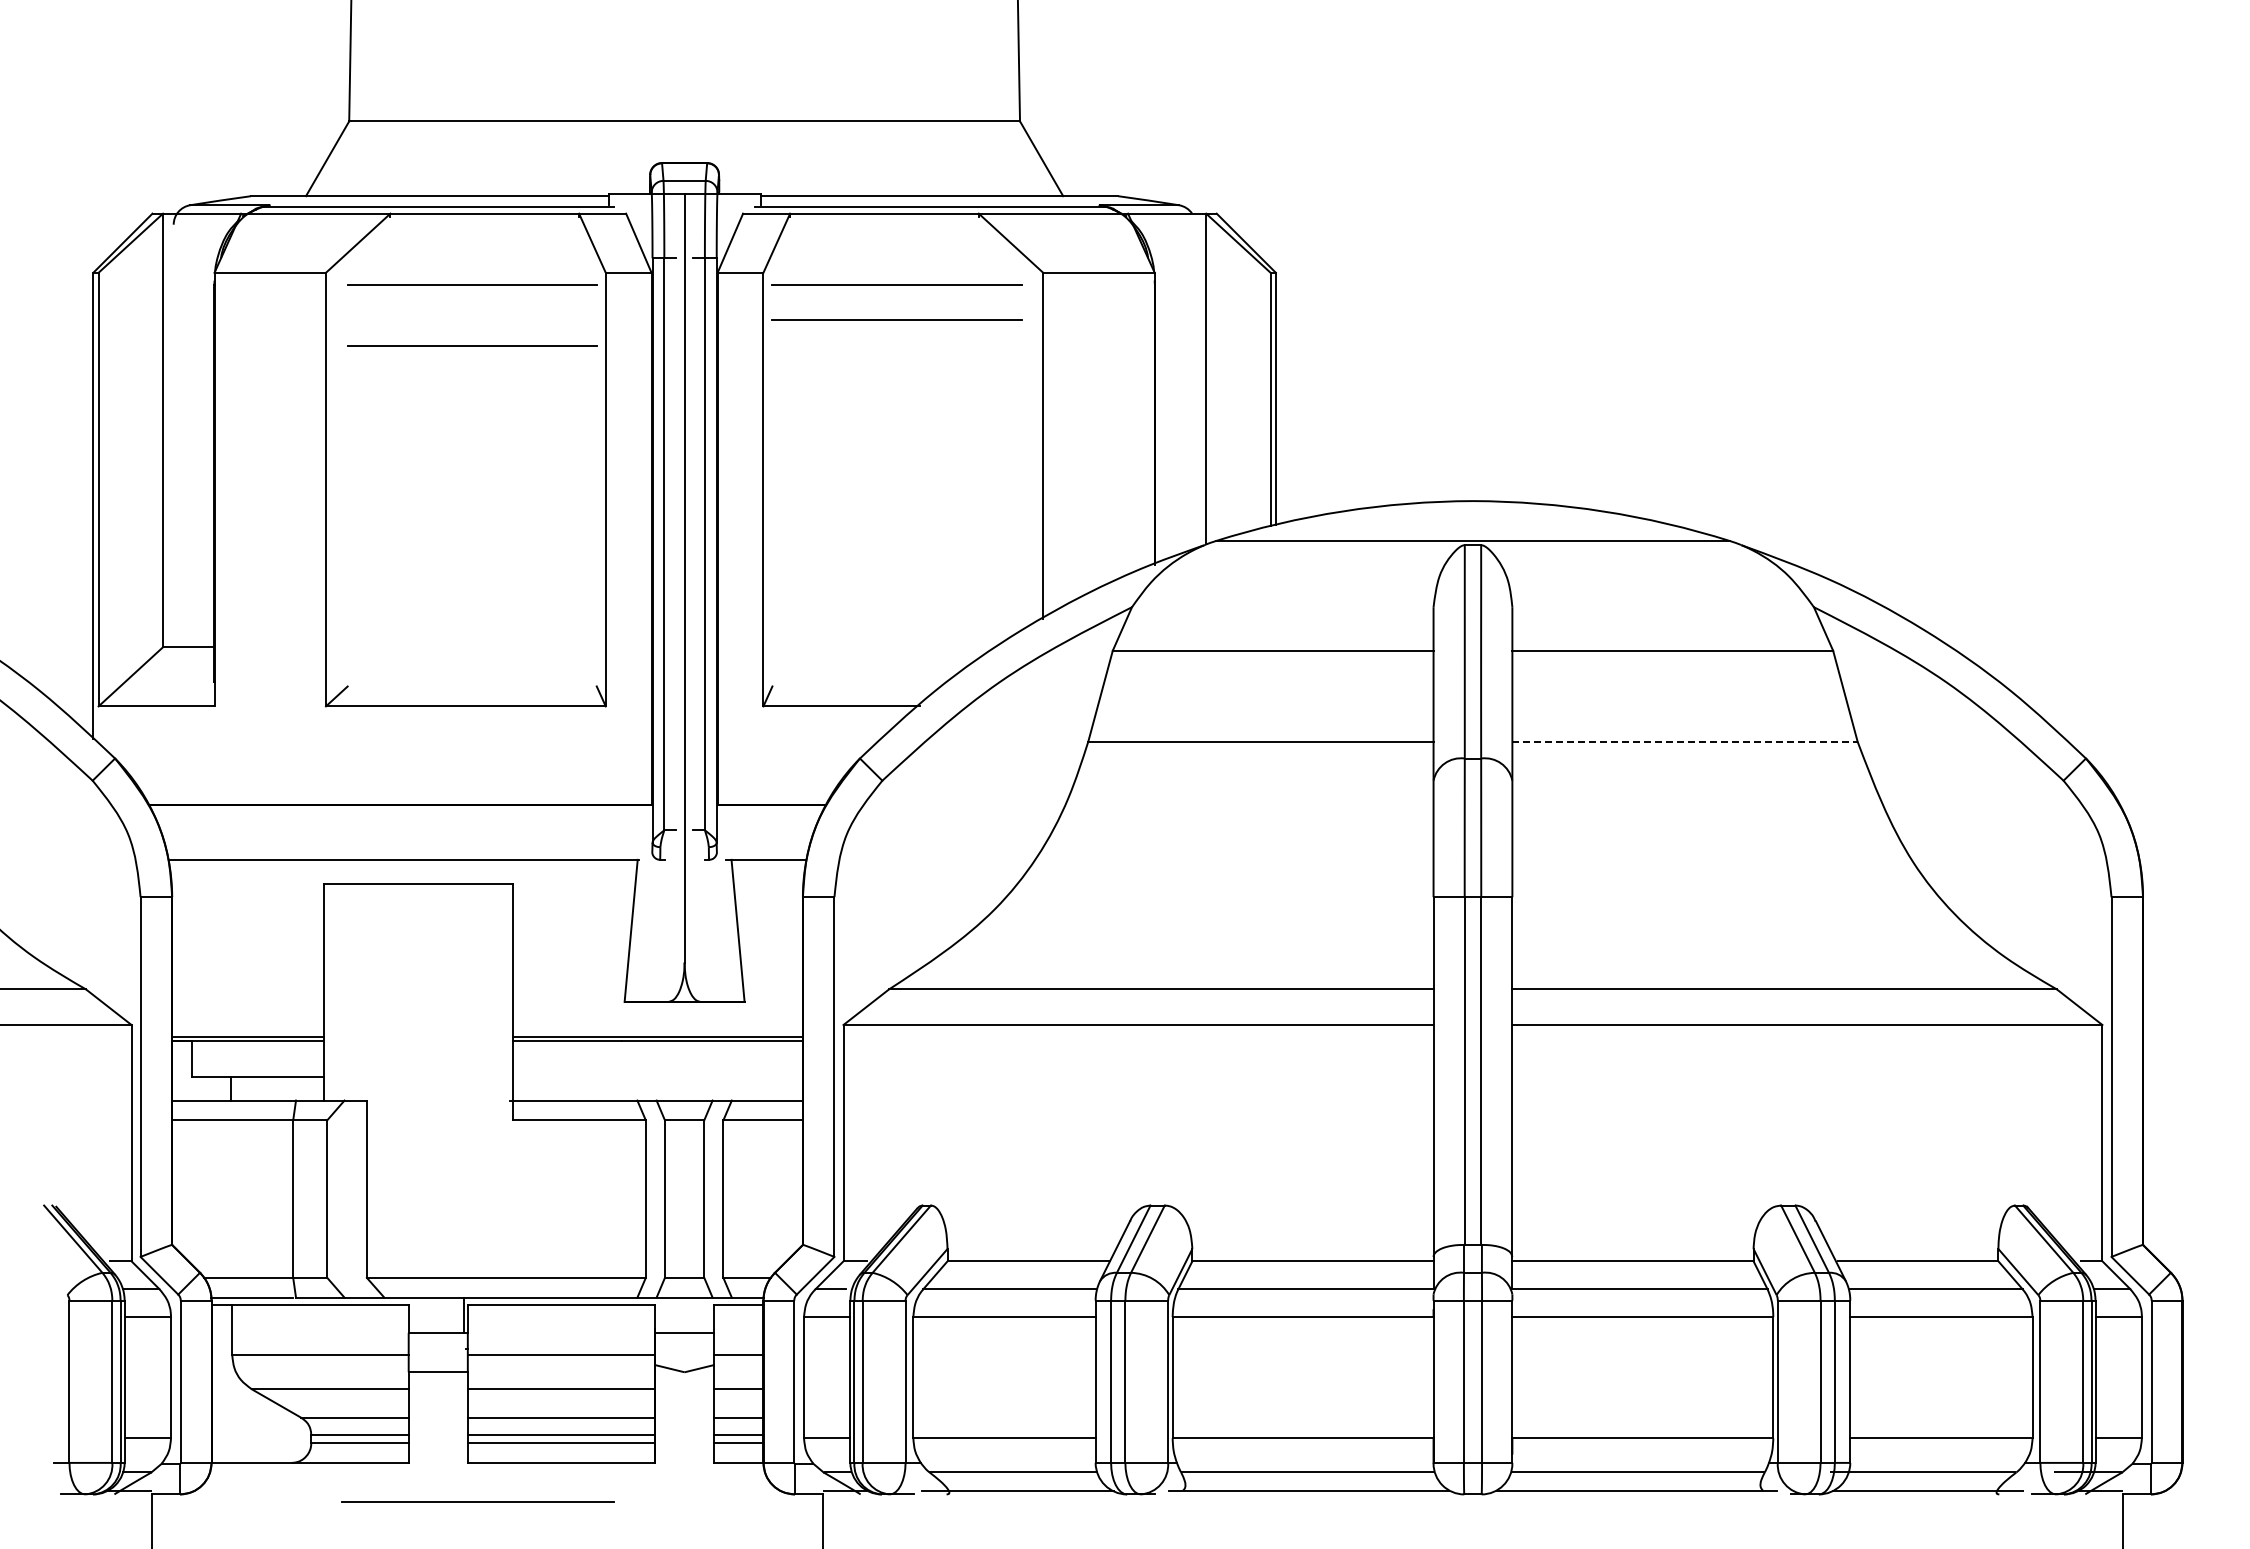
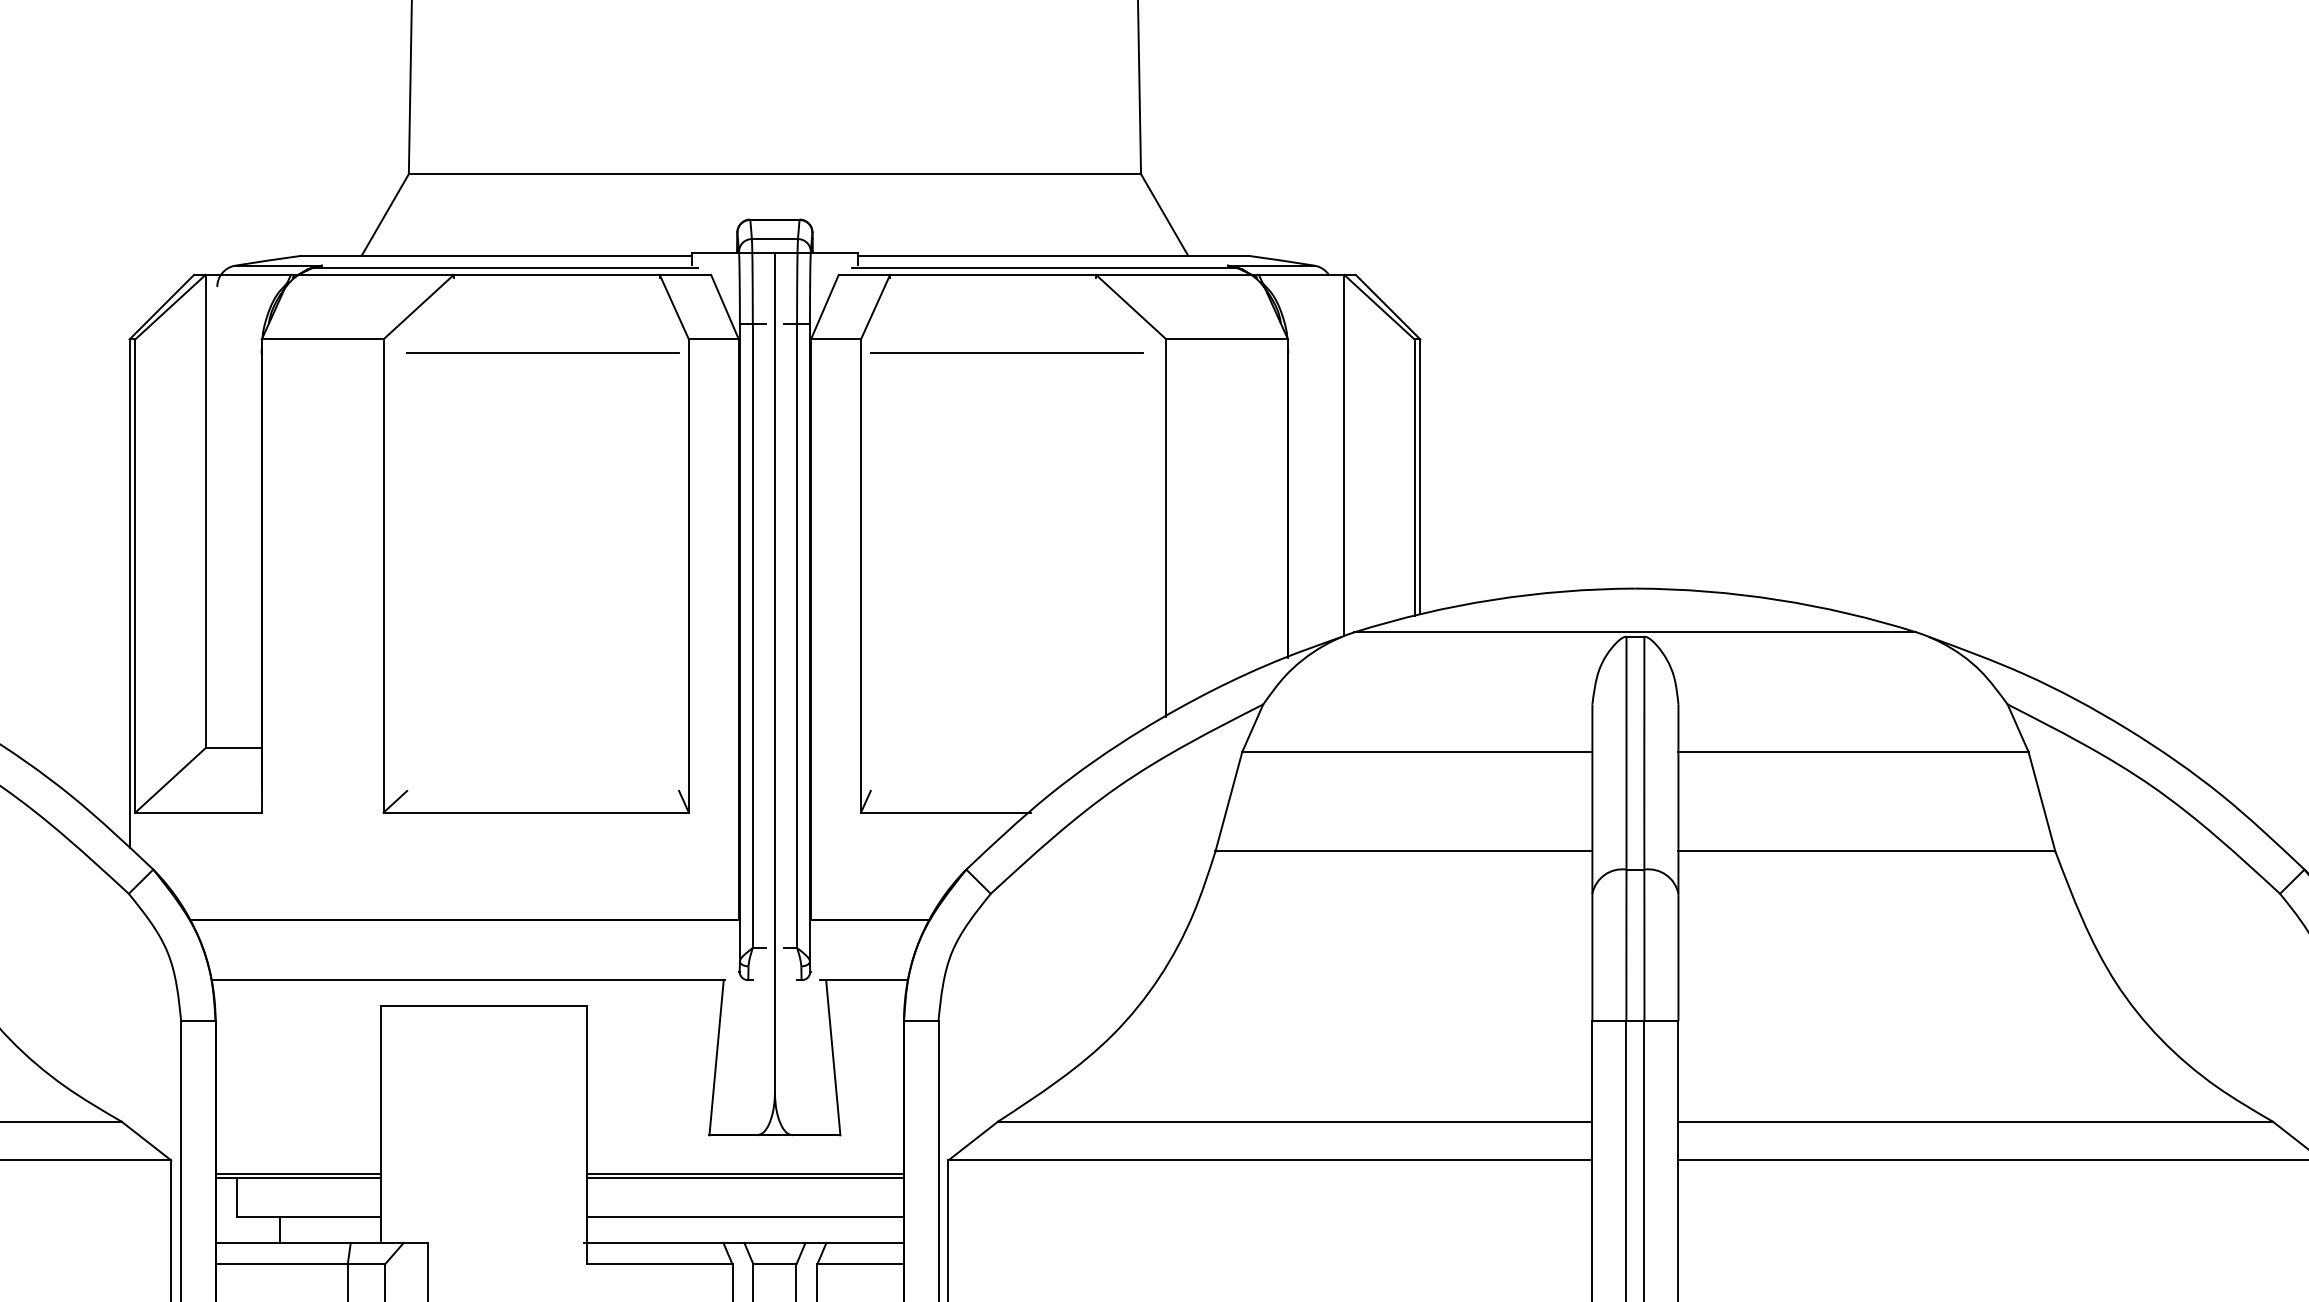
line: (896, 319) -> (1006, 390), removed
line: (472, 345) -> (543, 418), removed
line: (1685, 741) -> (1867, 851), dashed -> solid
line: (657, 1076) -> (745, 1216), added

